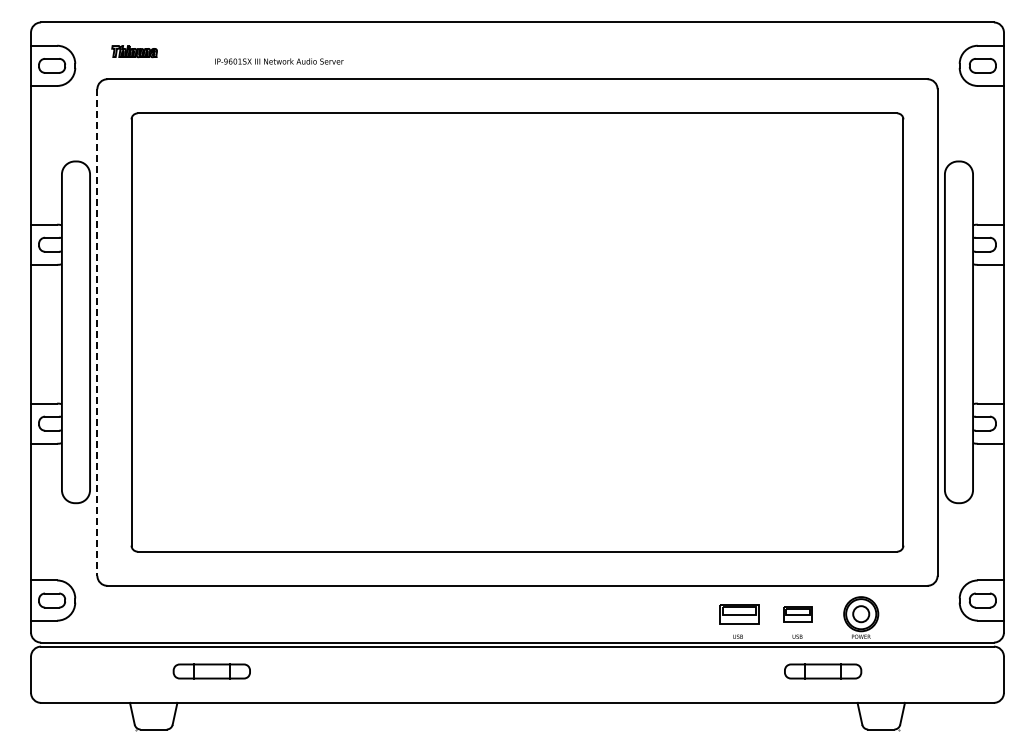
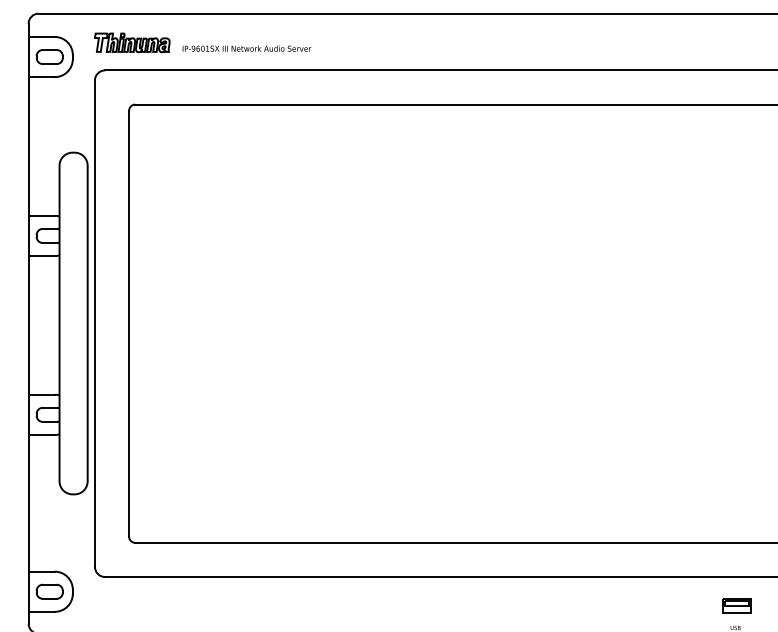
part: (134, 51) -> (132, 42), size x1.67
text: (279, 61) -> (247, 48), moved
line: (97, 333) -> (95, 324), dashed -> solid
part: (739, 614) -> (737, 605), size x0.71

